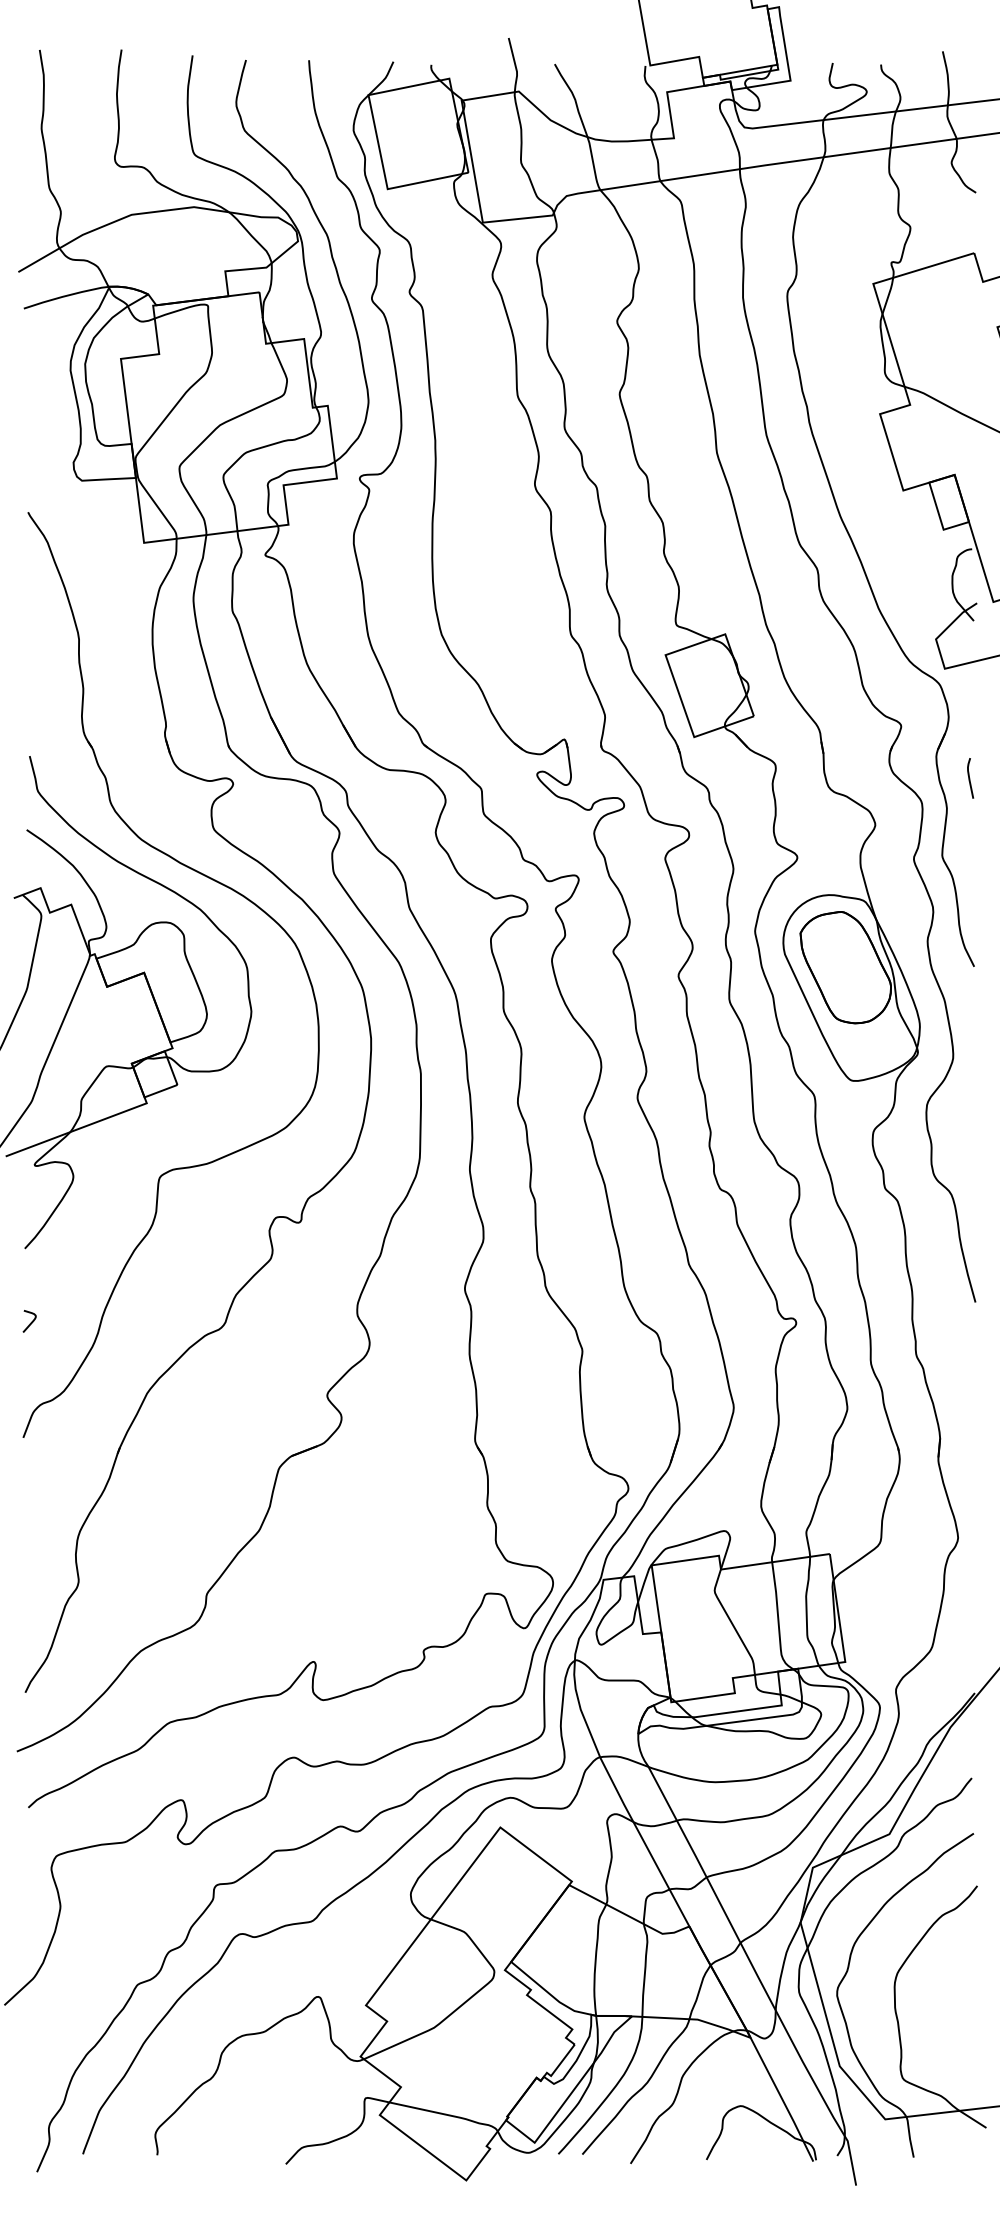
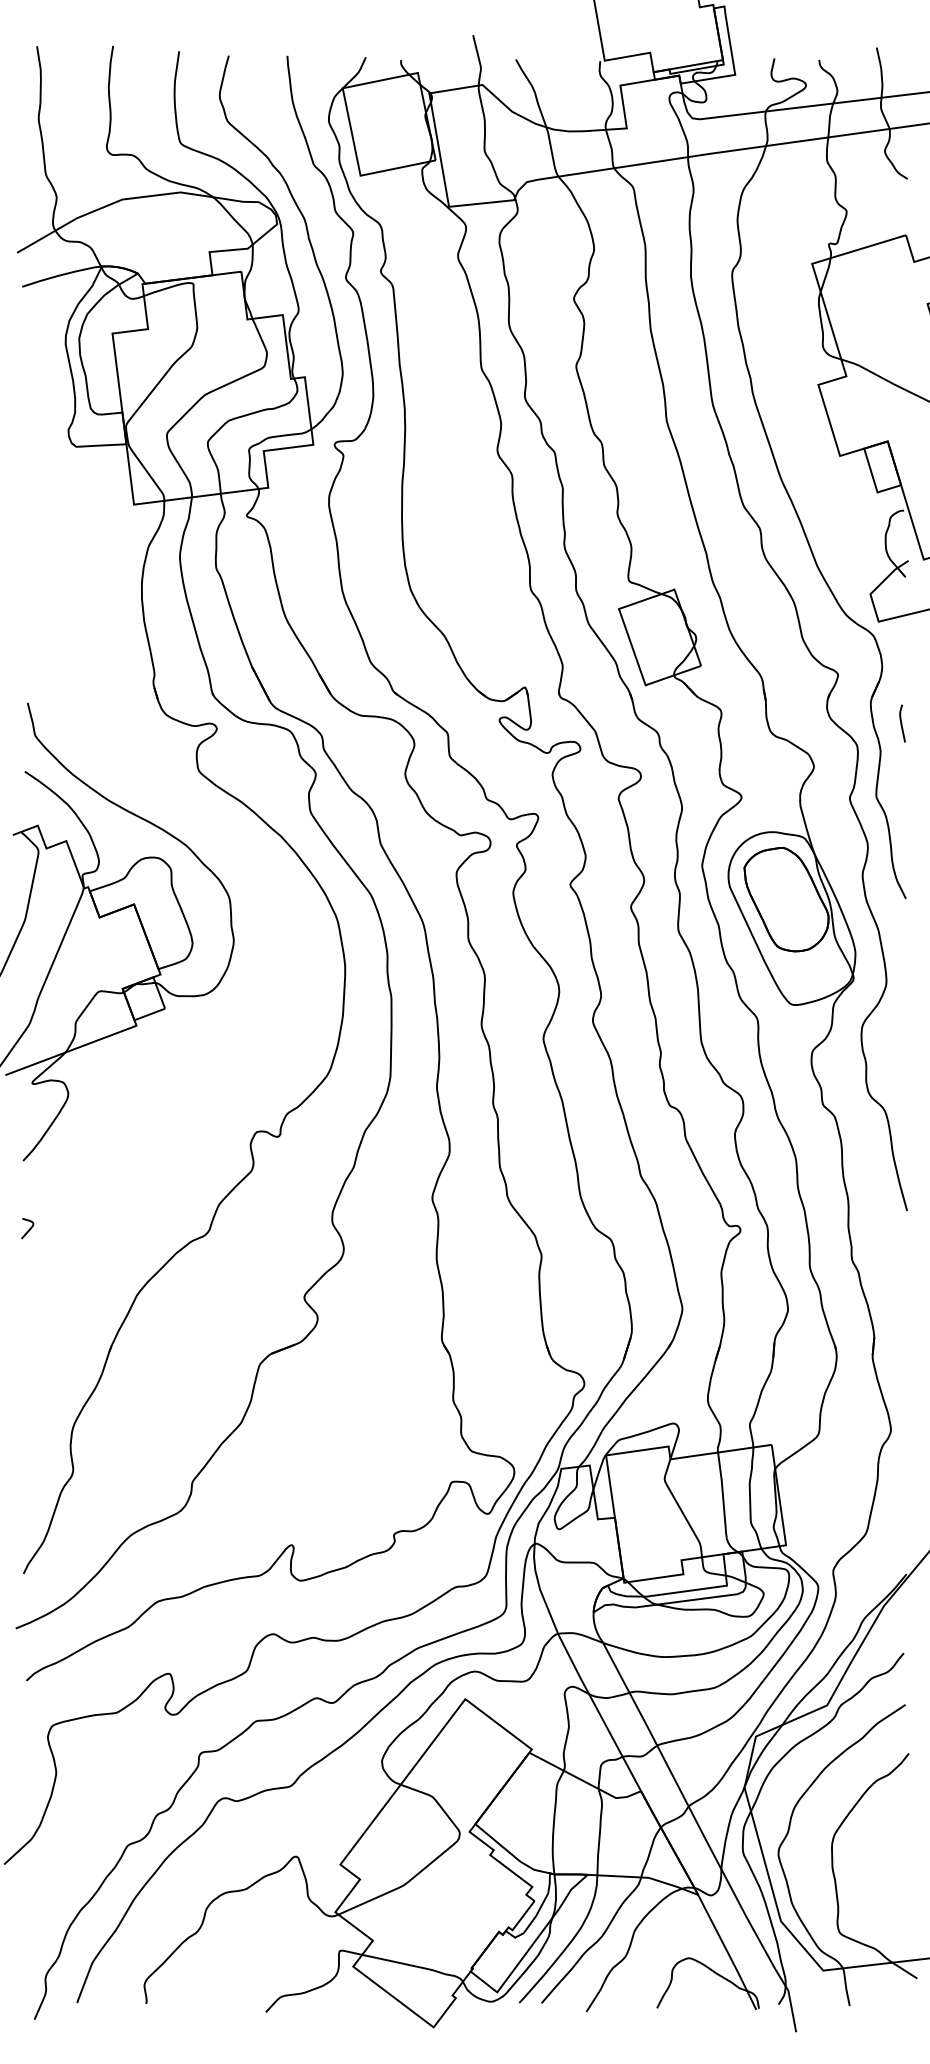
part: (216, 882) -> (201, 820), removed

